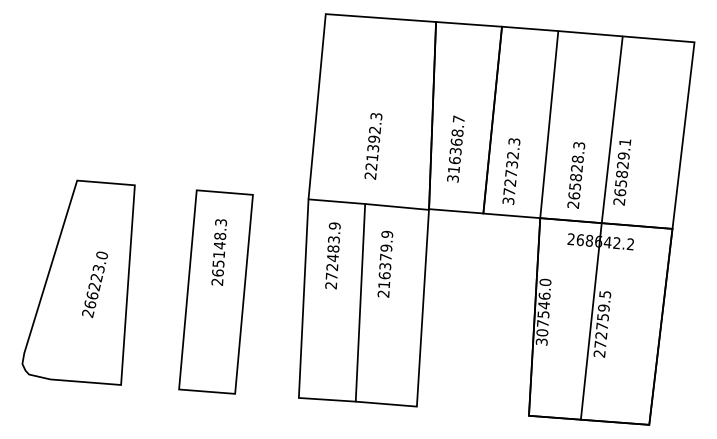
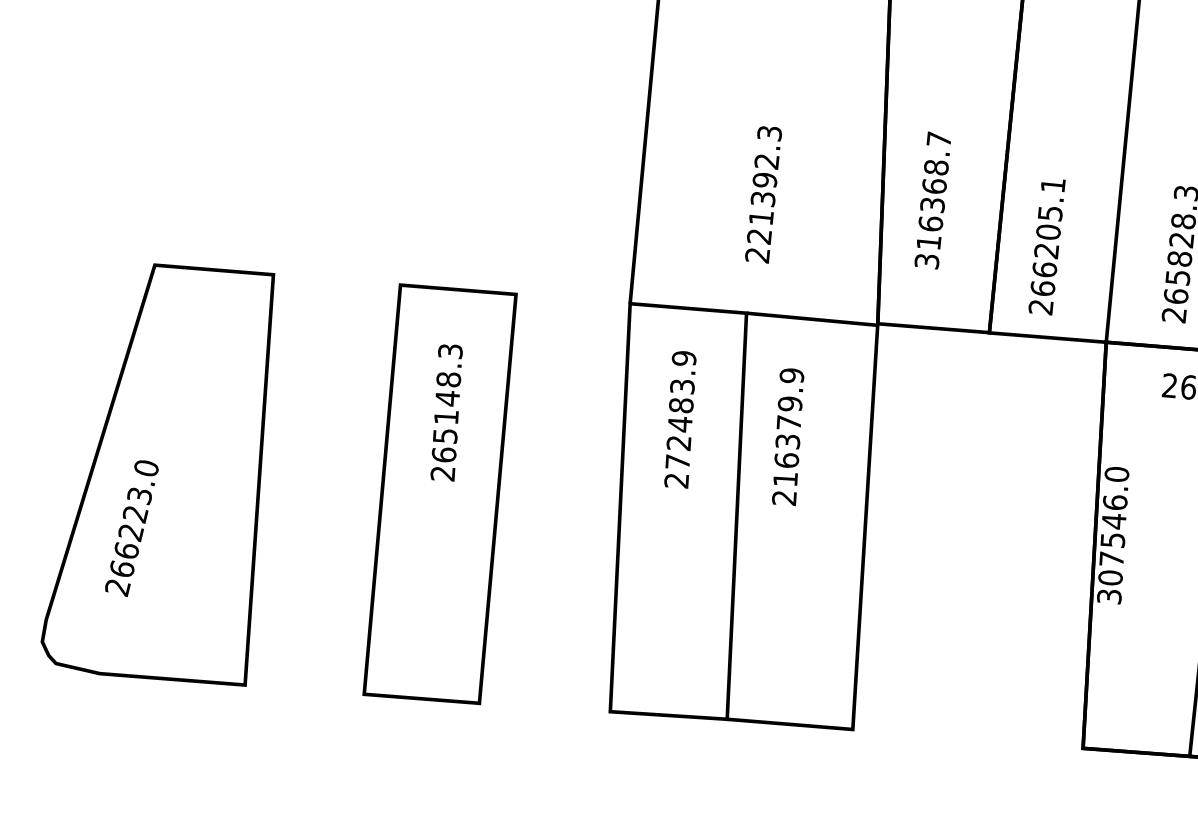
text: (511, 171) -> (1047, 246), 372732.3 -> 266205.1
text: (94, 284) -> (130, 527), moved

